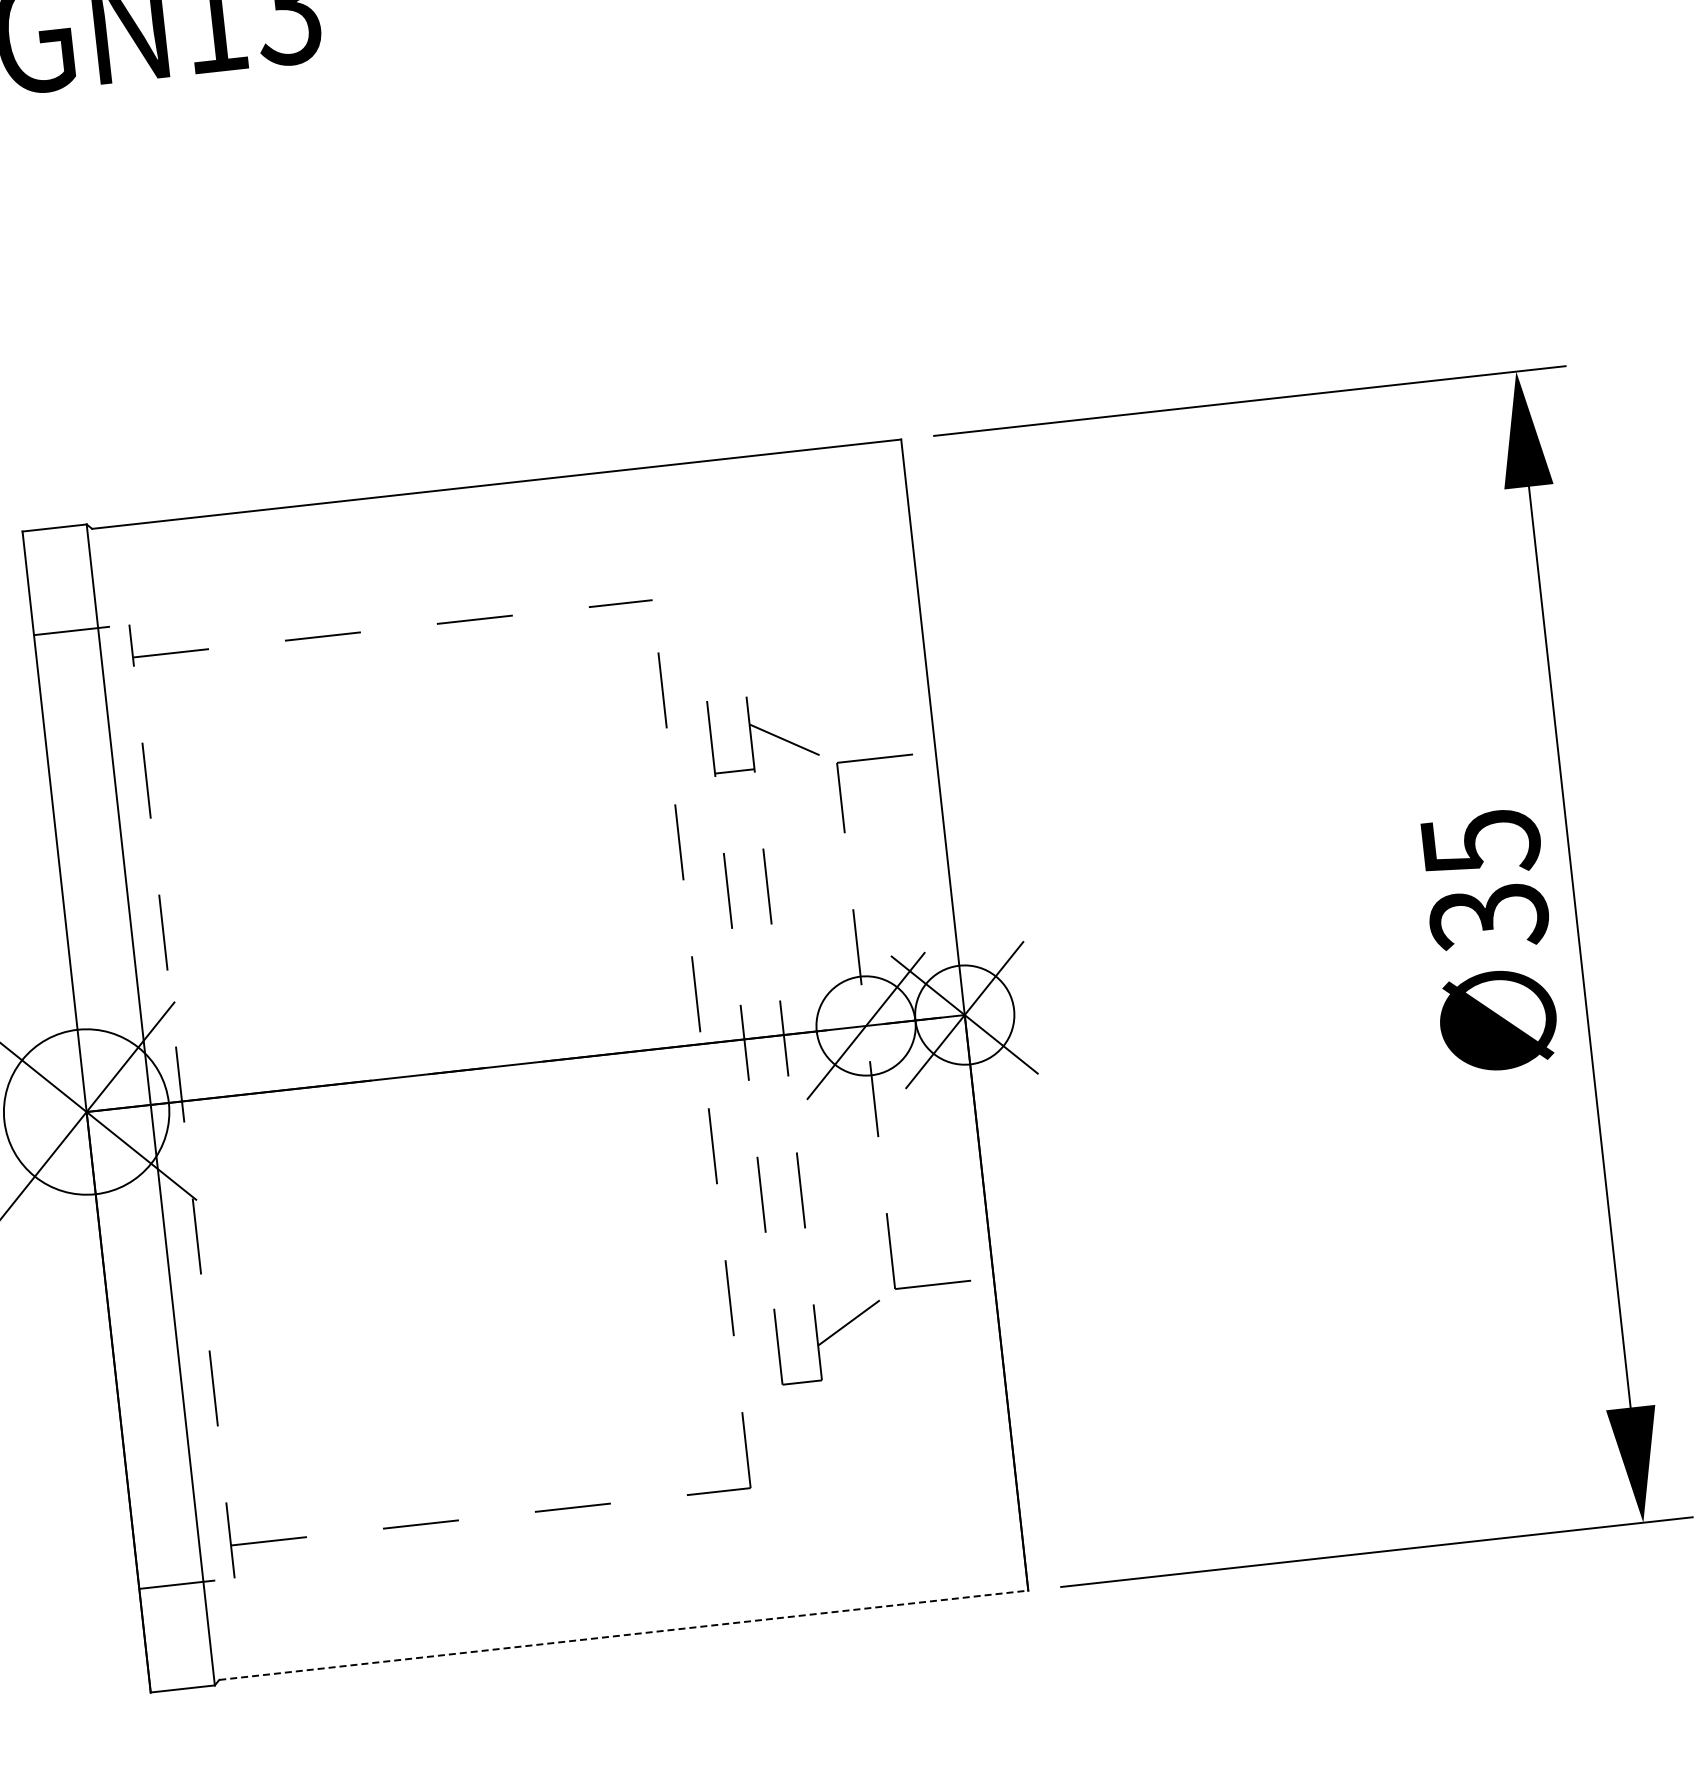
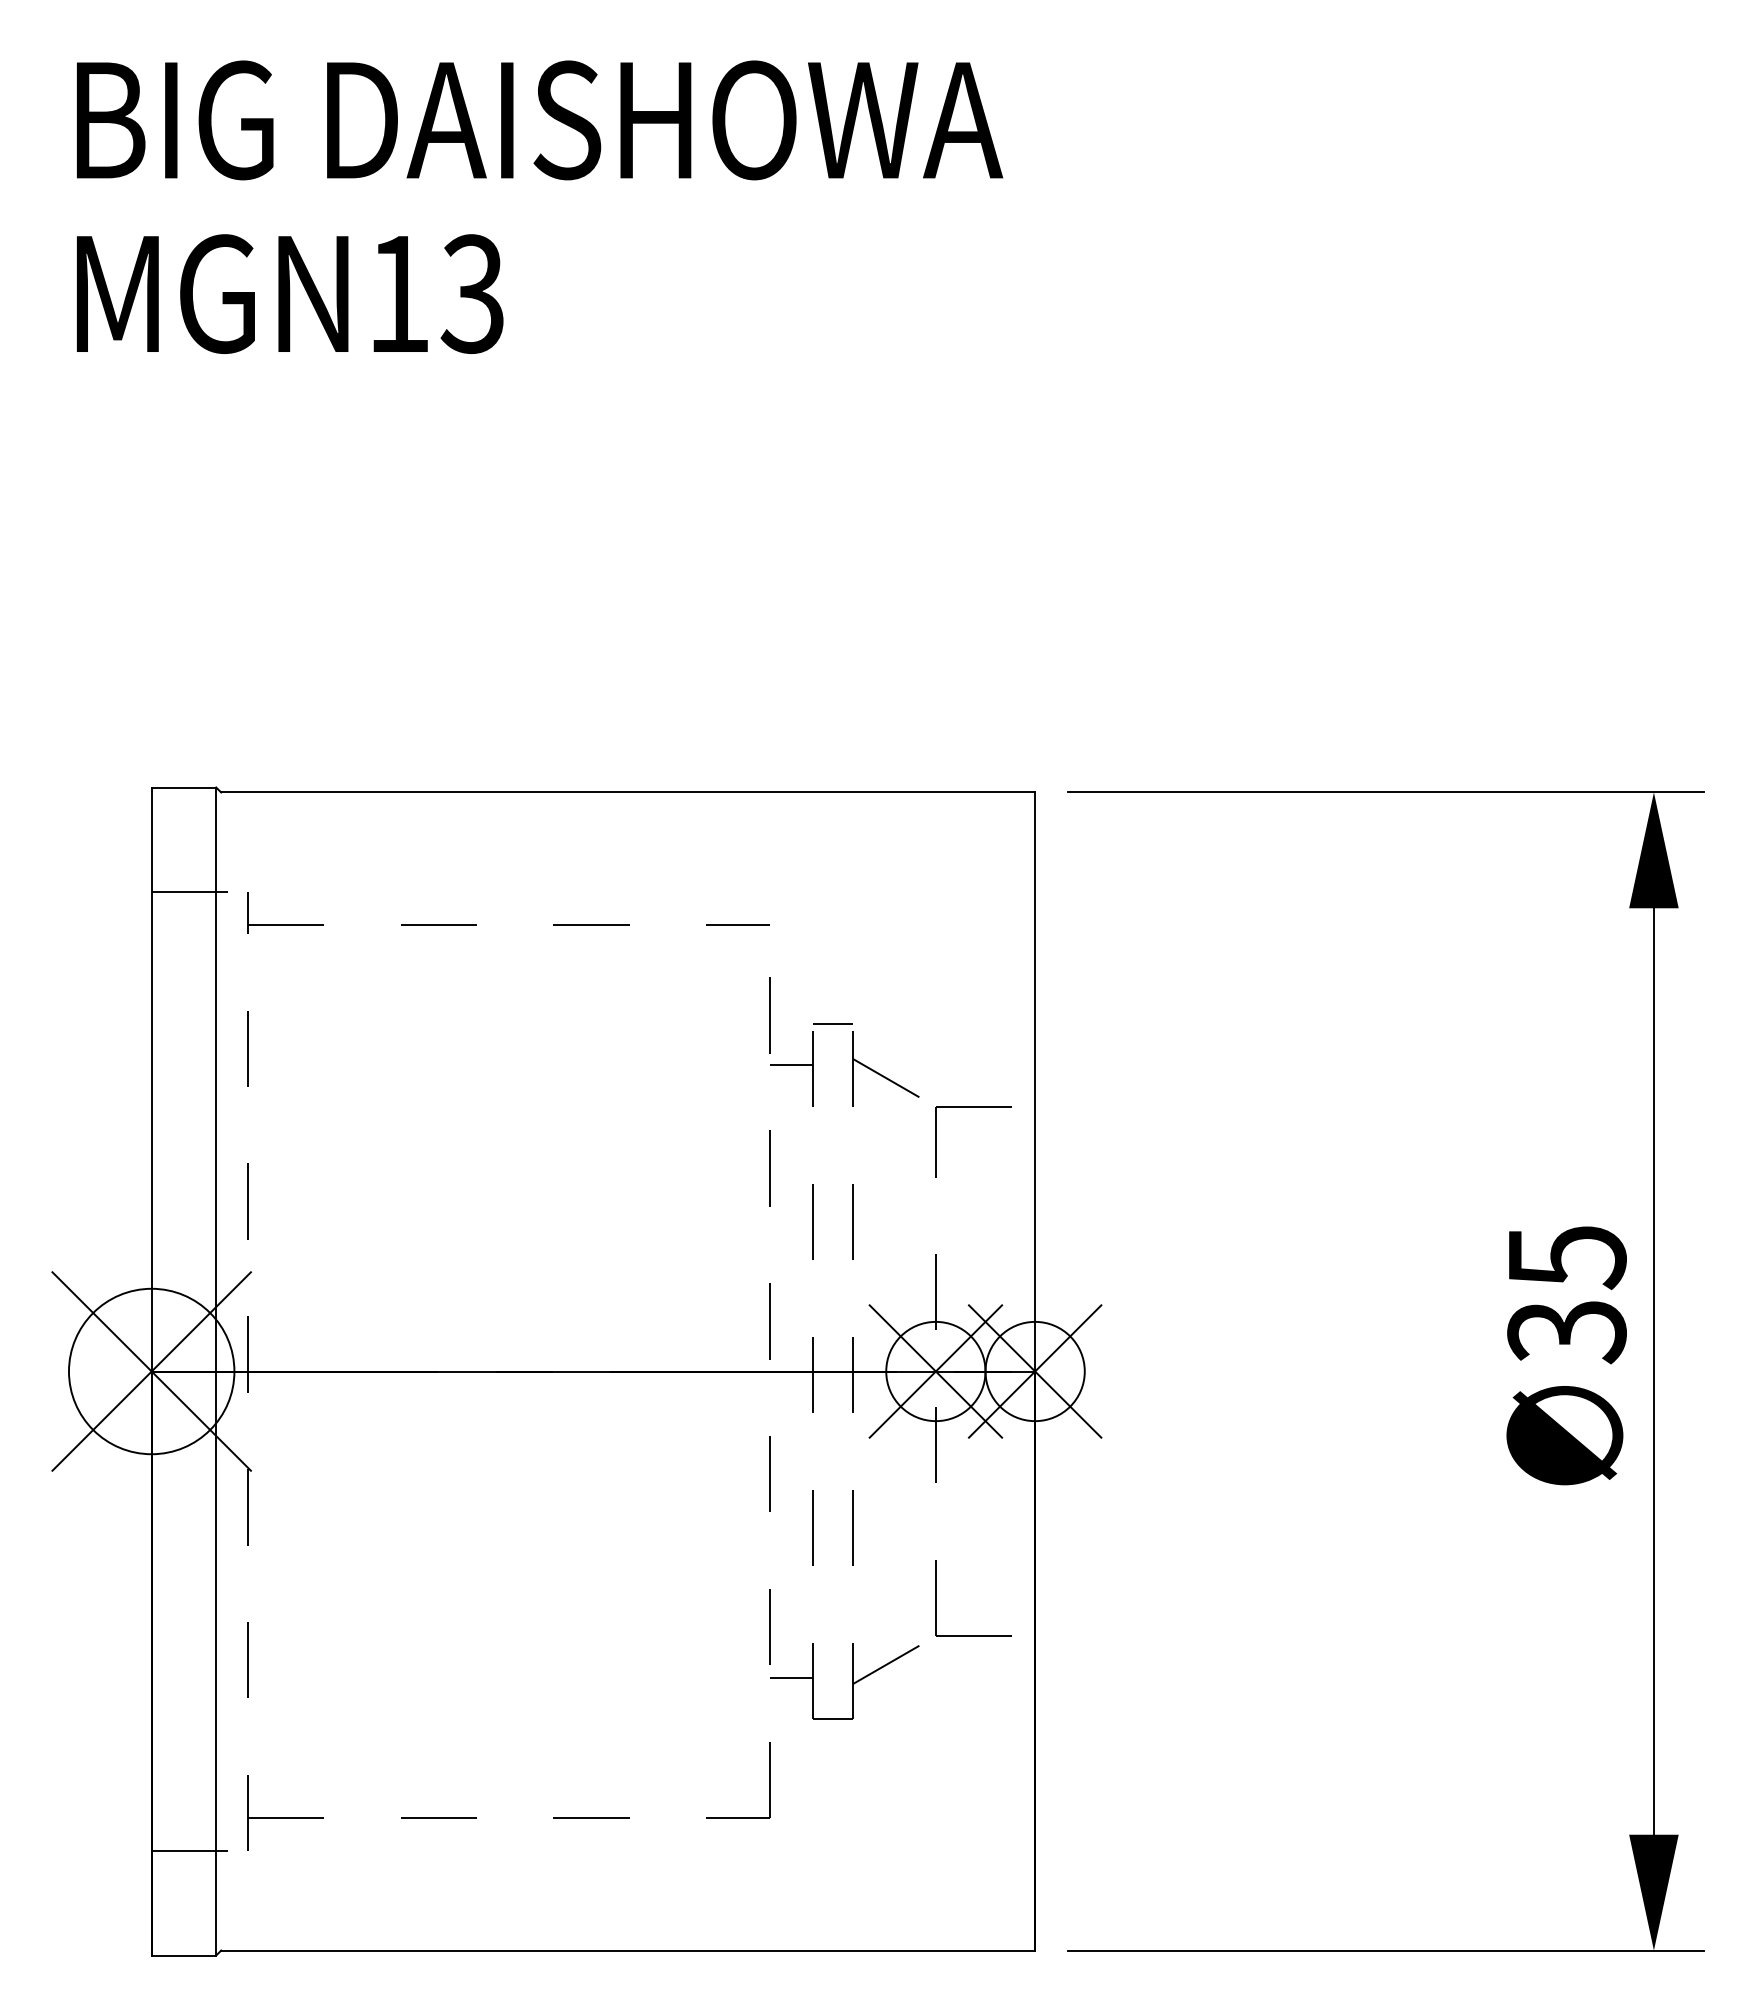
line: (689, 737) -> (791, 1065), added
line: (735, 771) -> (833, 1024), moved
line: (865, 1026) -> (935, 1371), added
line: (756, 1345) -> (791, 1677), added
line: (624, 1635) -> (628, 1950), dashed -> solid

